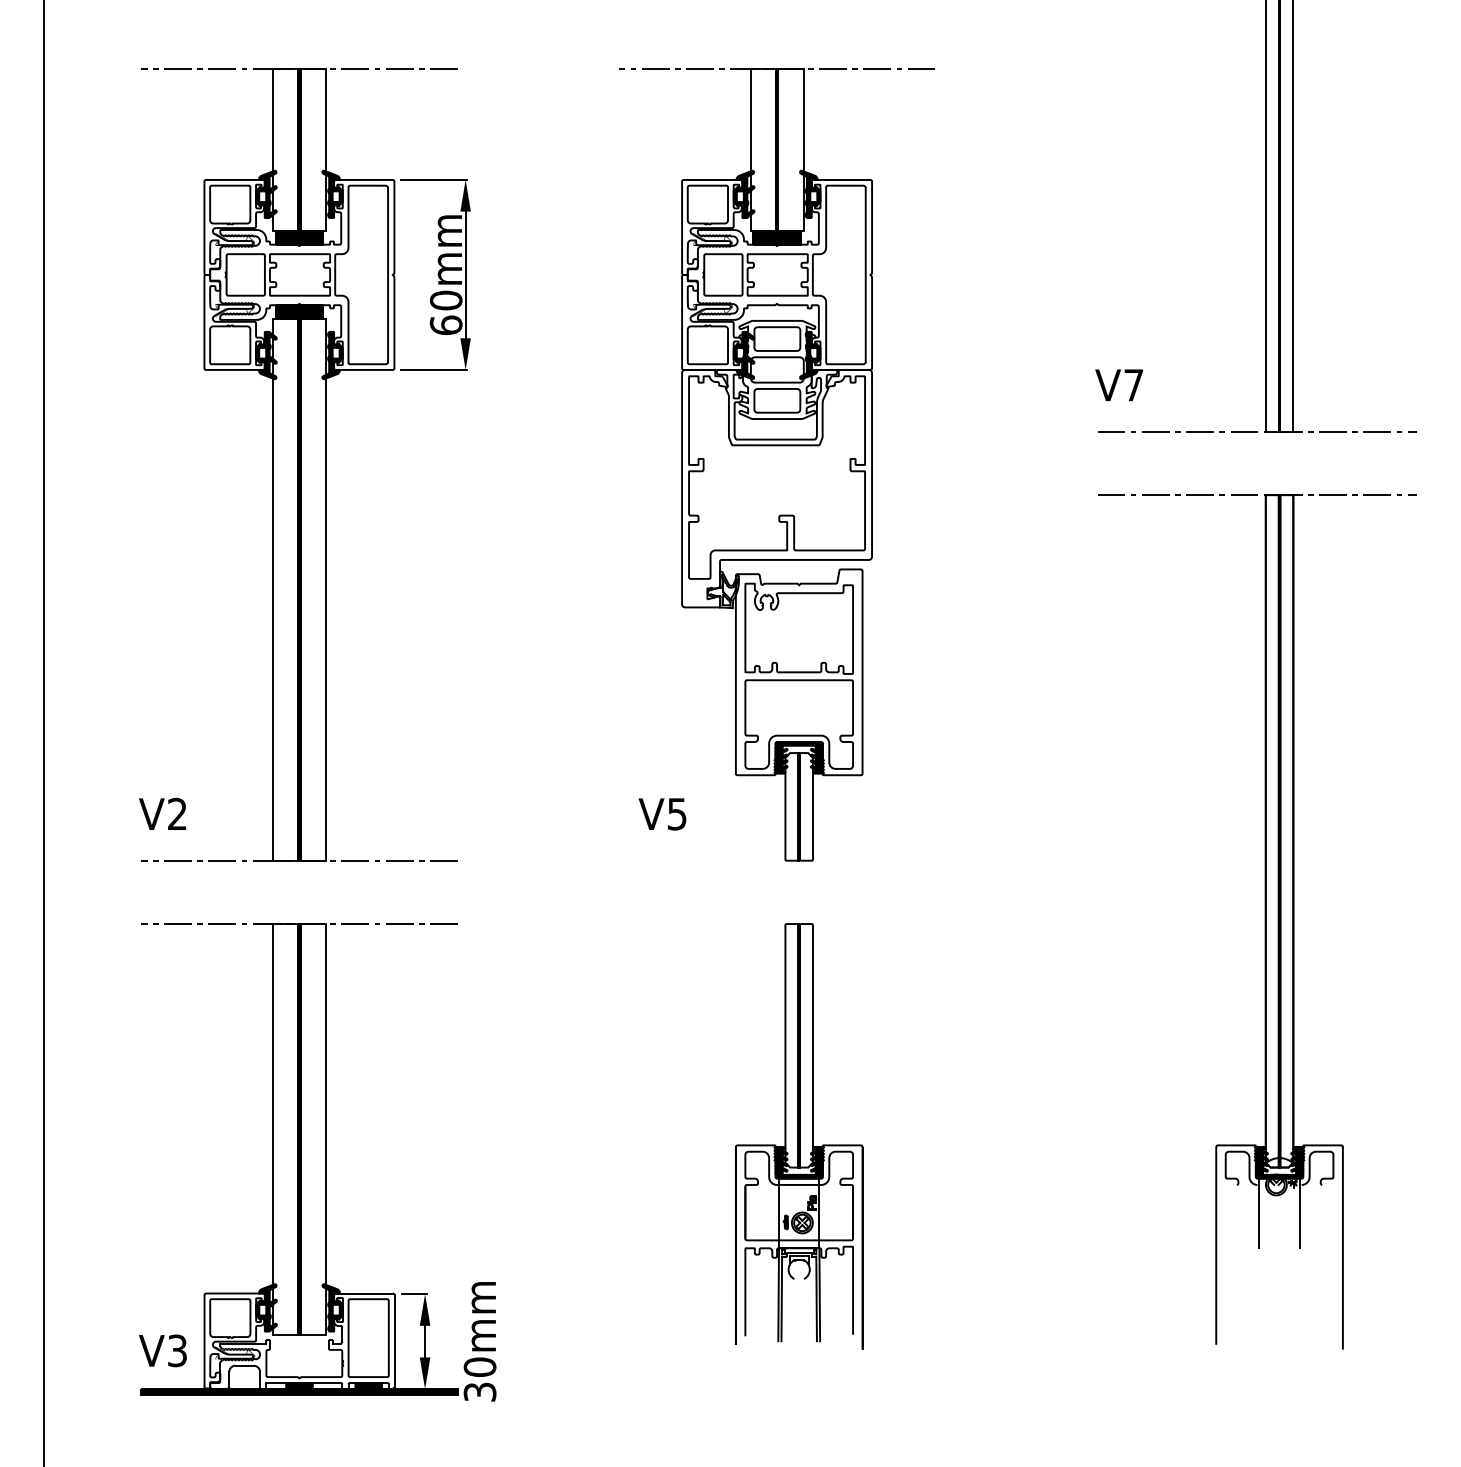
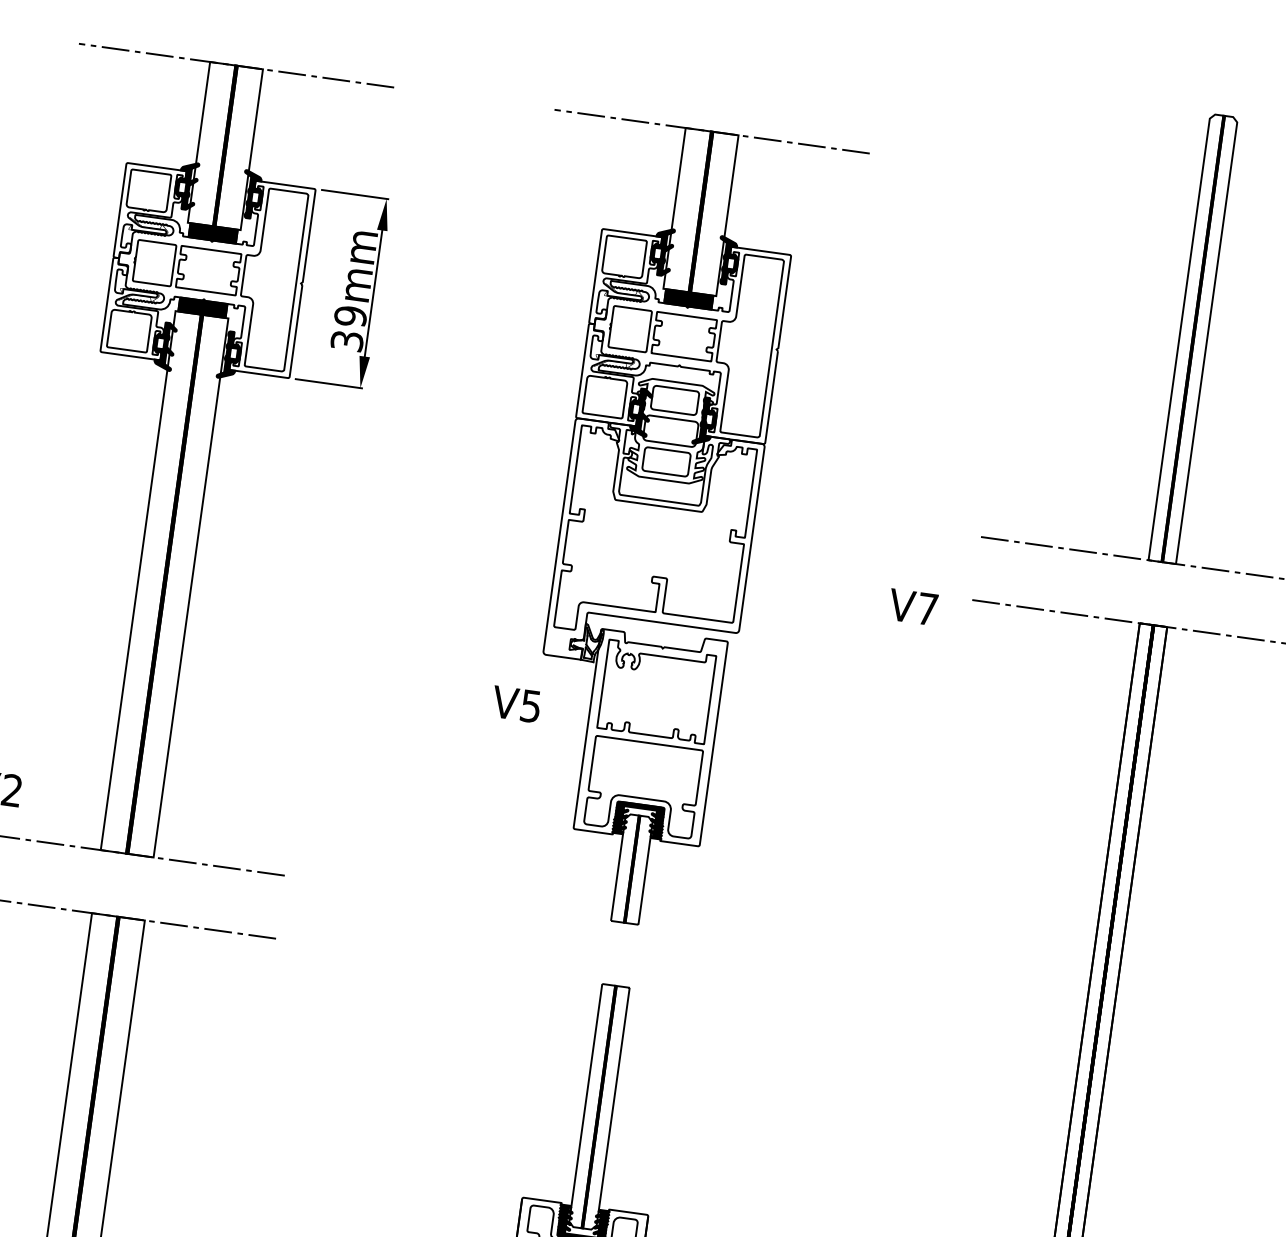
text: (445, 312) -> (348, 328), 60mm -> 39mm
text: (1118, 385) -> (912, 607), moved
text: (662, 814) -> (516, 704), moved

